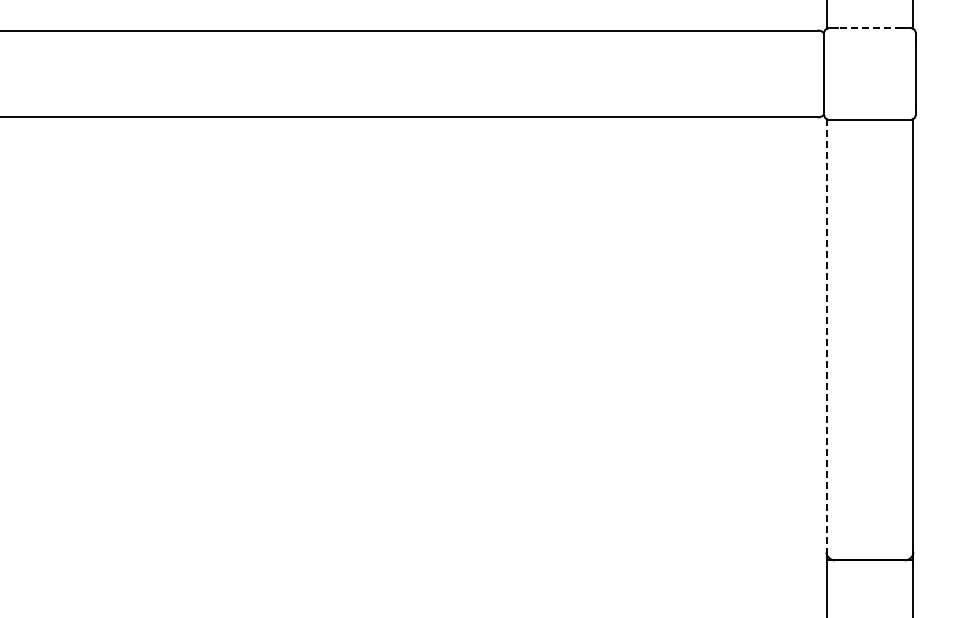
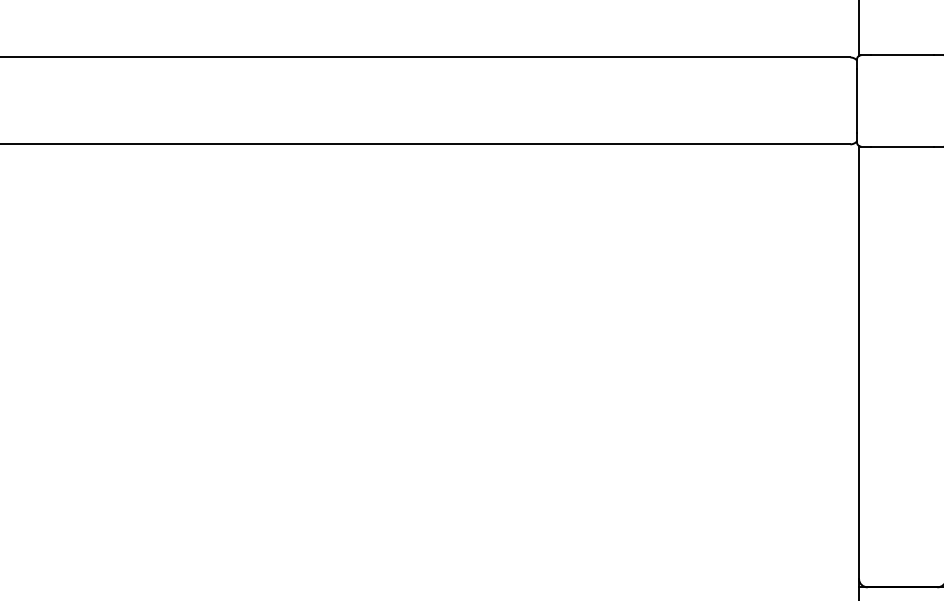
line: (869, 28) -> (902, 55), dashed -> solid
line: (826, 335) -> (859, 362), dashed -> solid

